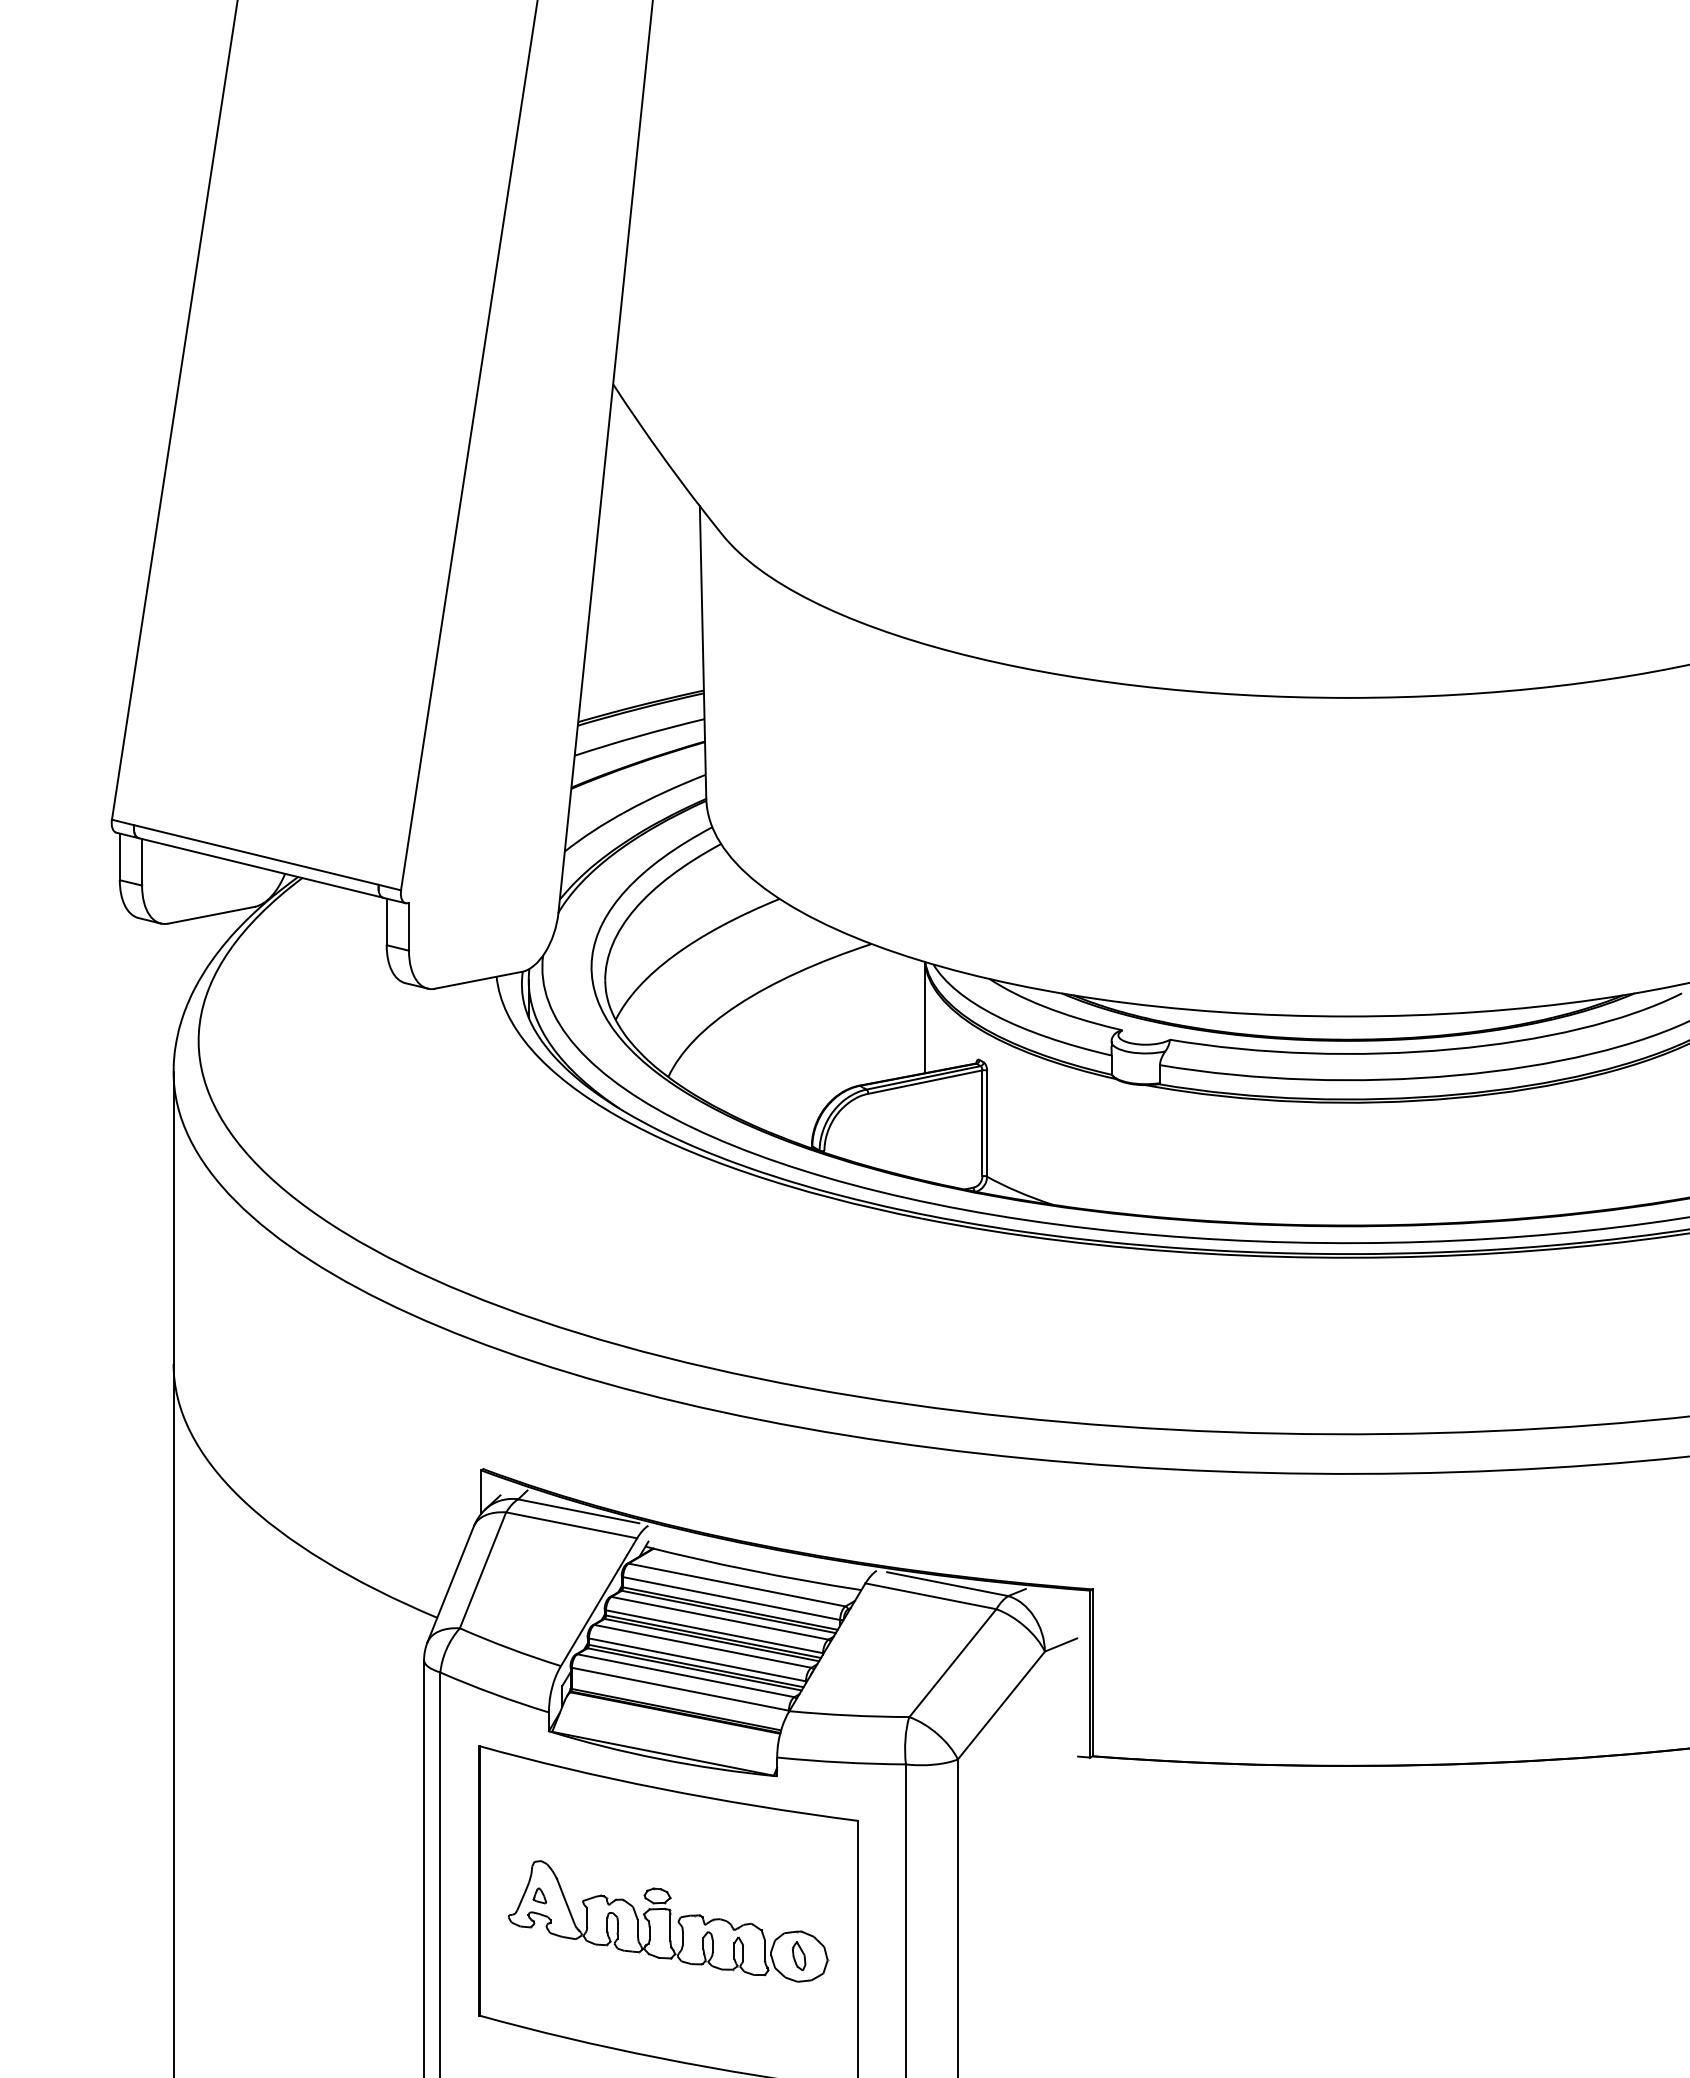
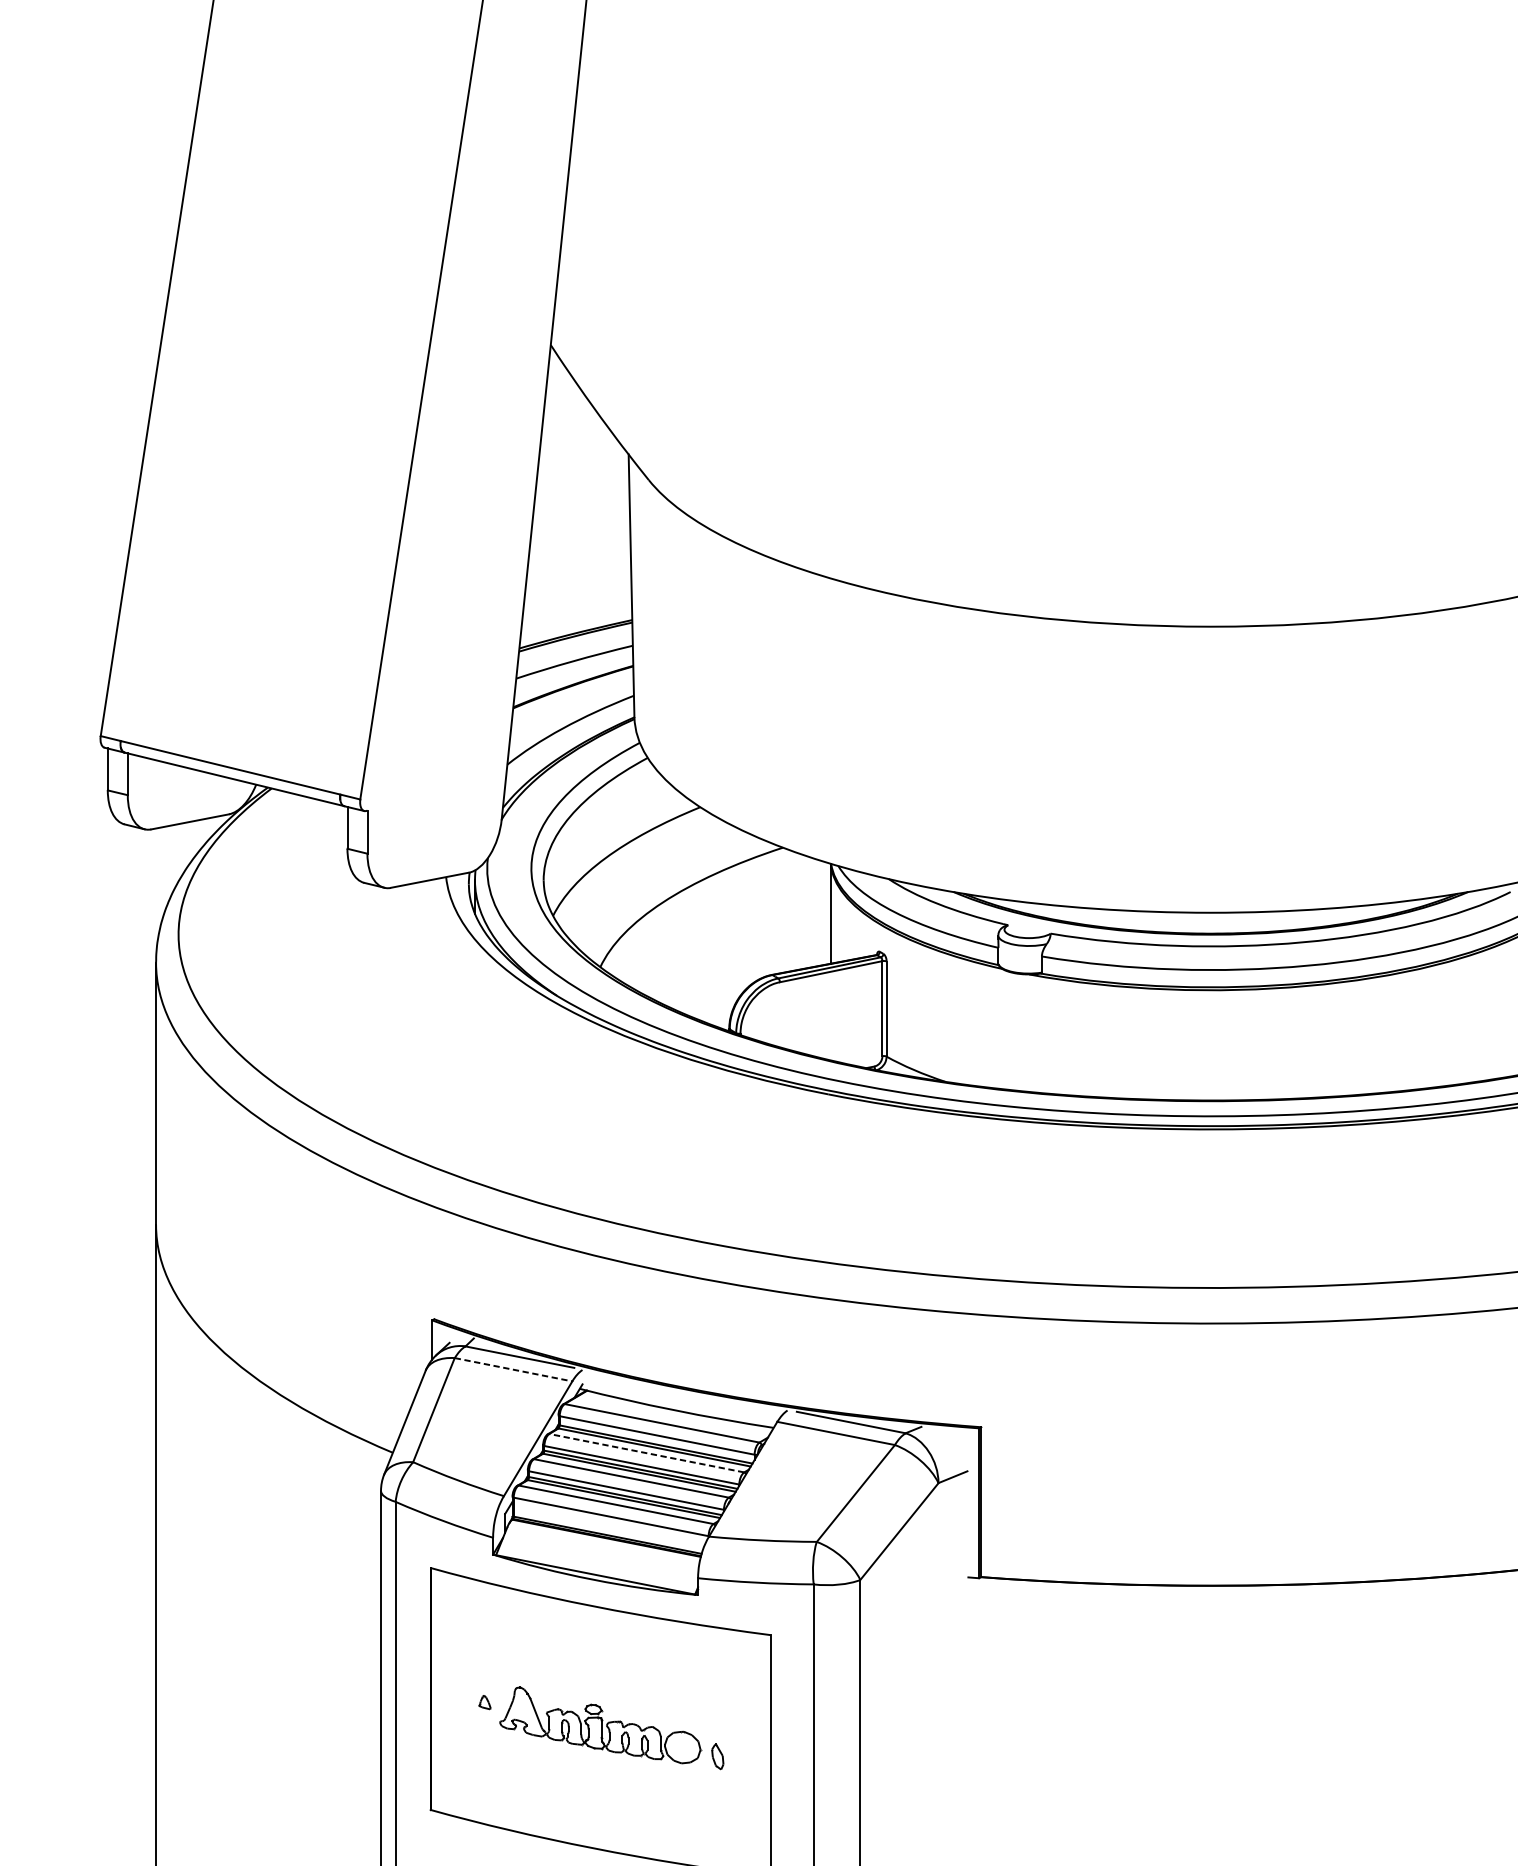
line: (571, 1525) -> (513, 1369), solid -> dashed
line: (720, 1618) -> (647, 1453), solid -> dashed
part: (668, 1921) -> (600, 1725), size x0.7

